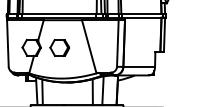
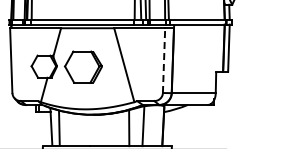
line: (118, 43) -> (164, 60), solid -> dashed
part: (59, 47) -> (83, 66), size x1.4

